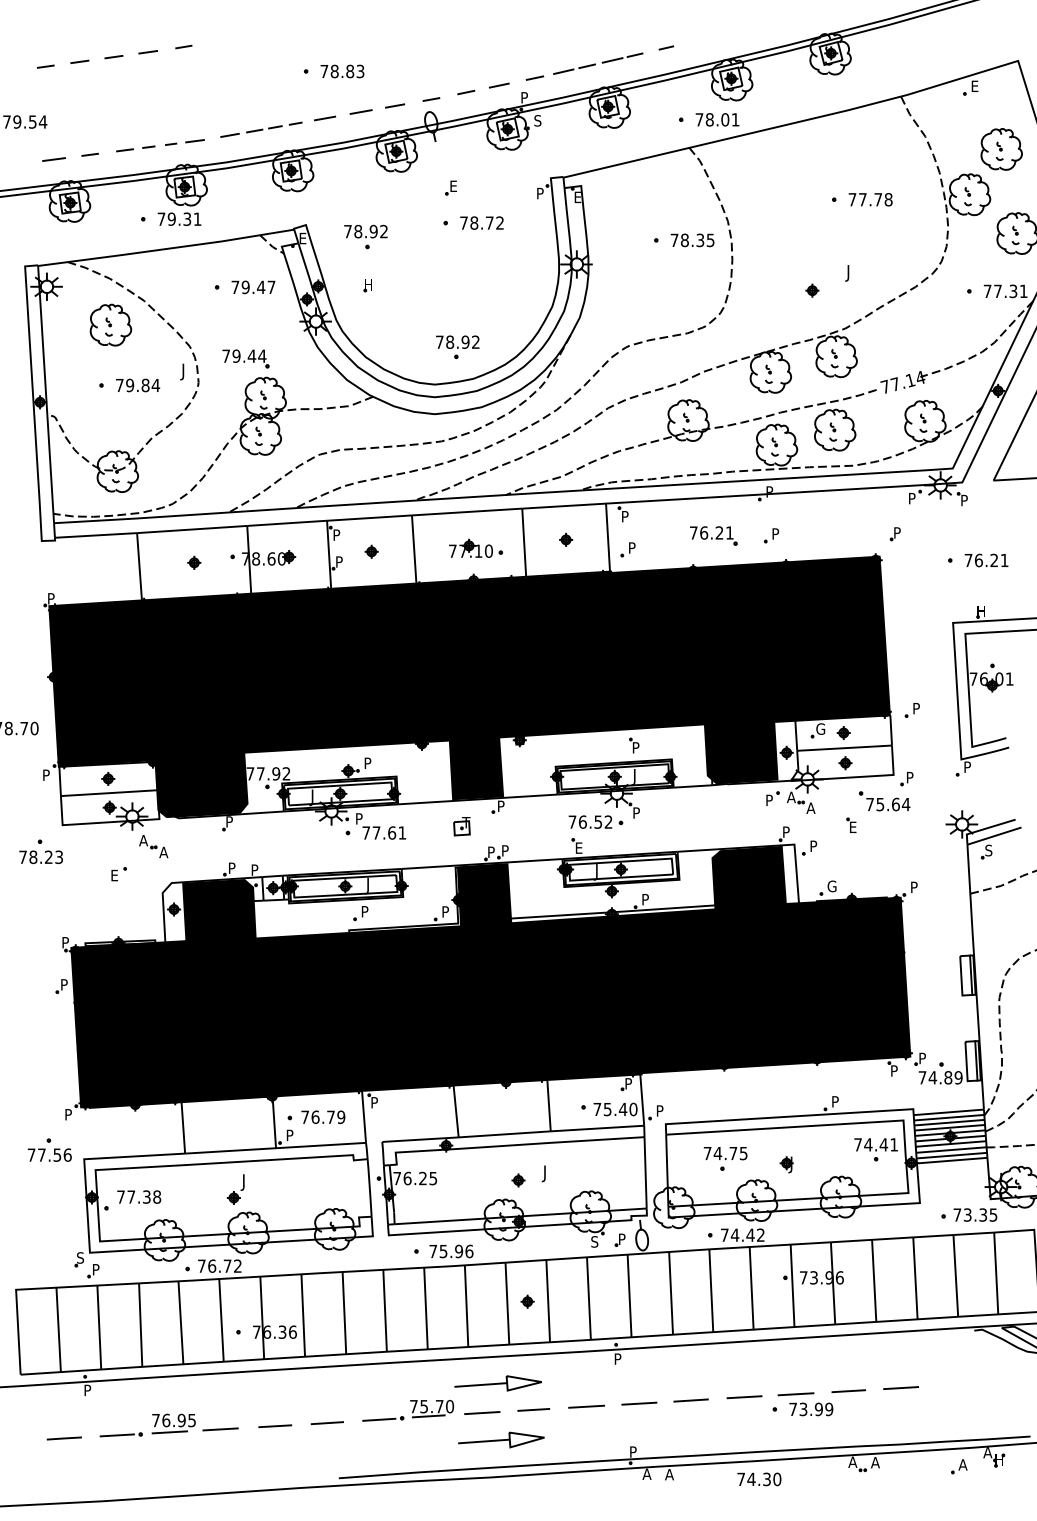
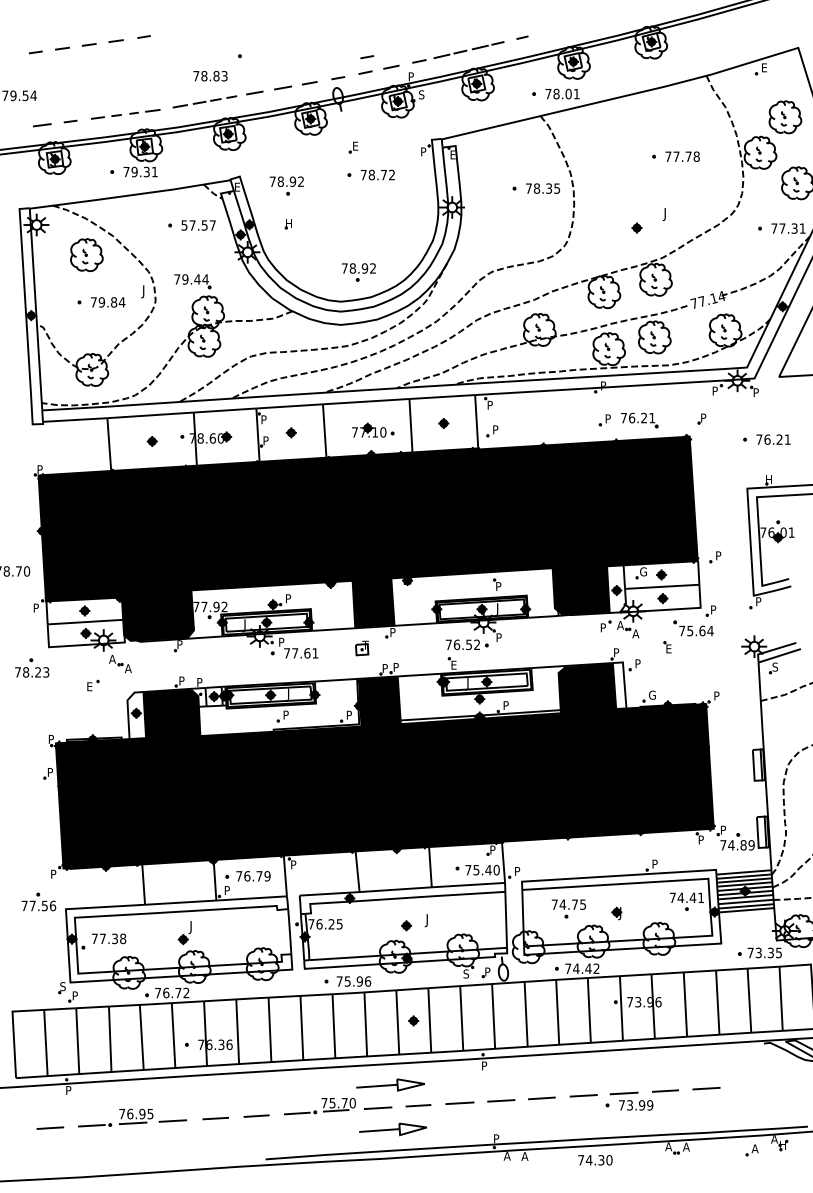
text: (342, 71) -> (210, 76), moved
line: (468, 73) -> (367, 57), added
text: (248, 287) -> (194, 225), 79.47 -> 57.57
part: (713, 536) -> (639, 420), moved

